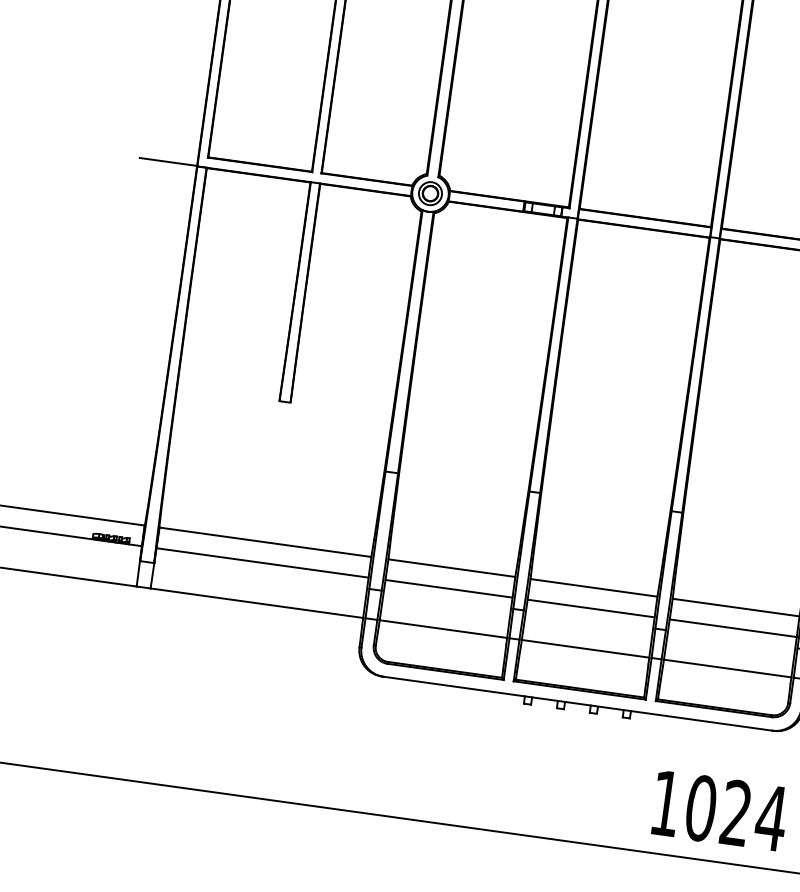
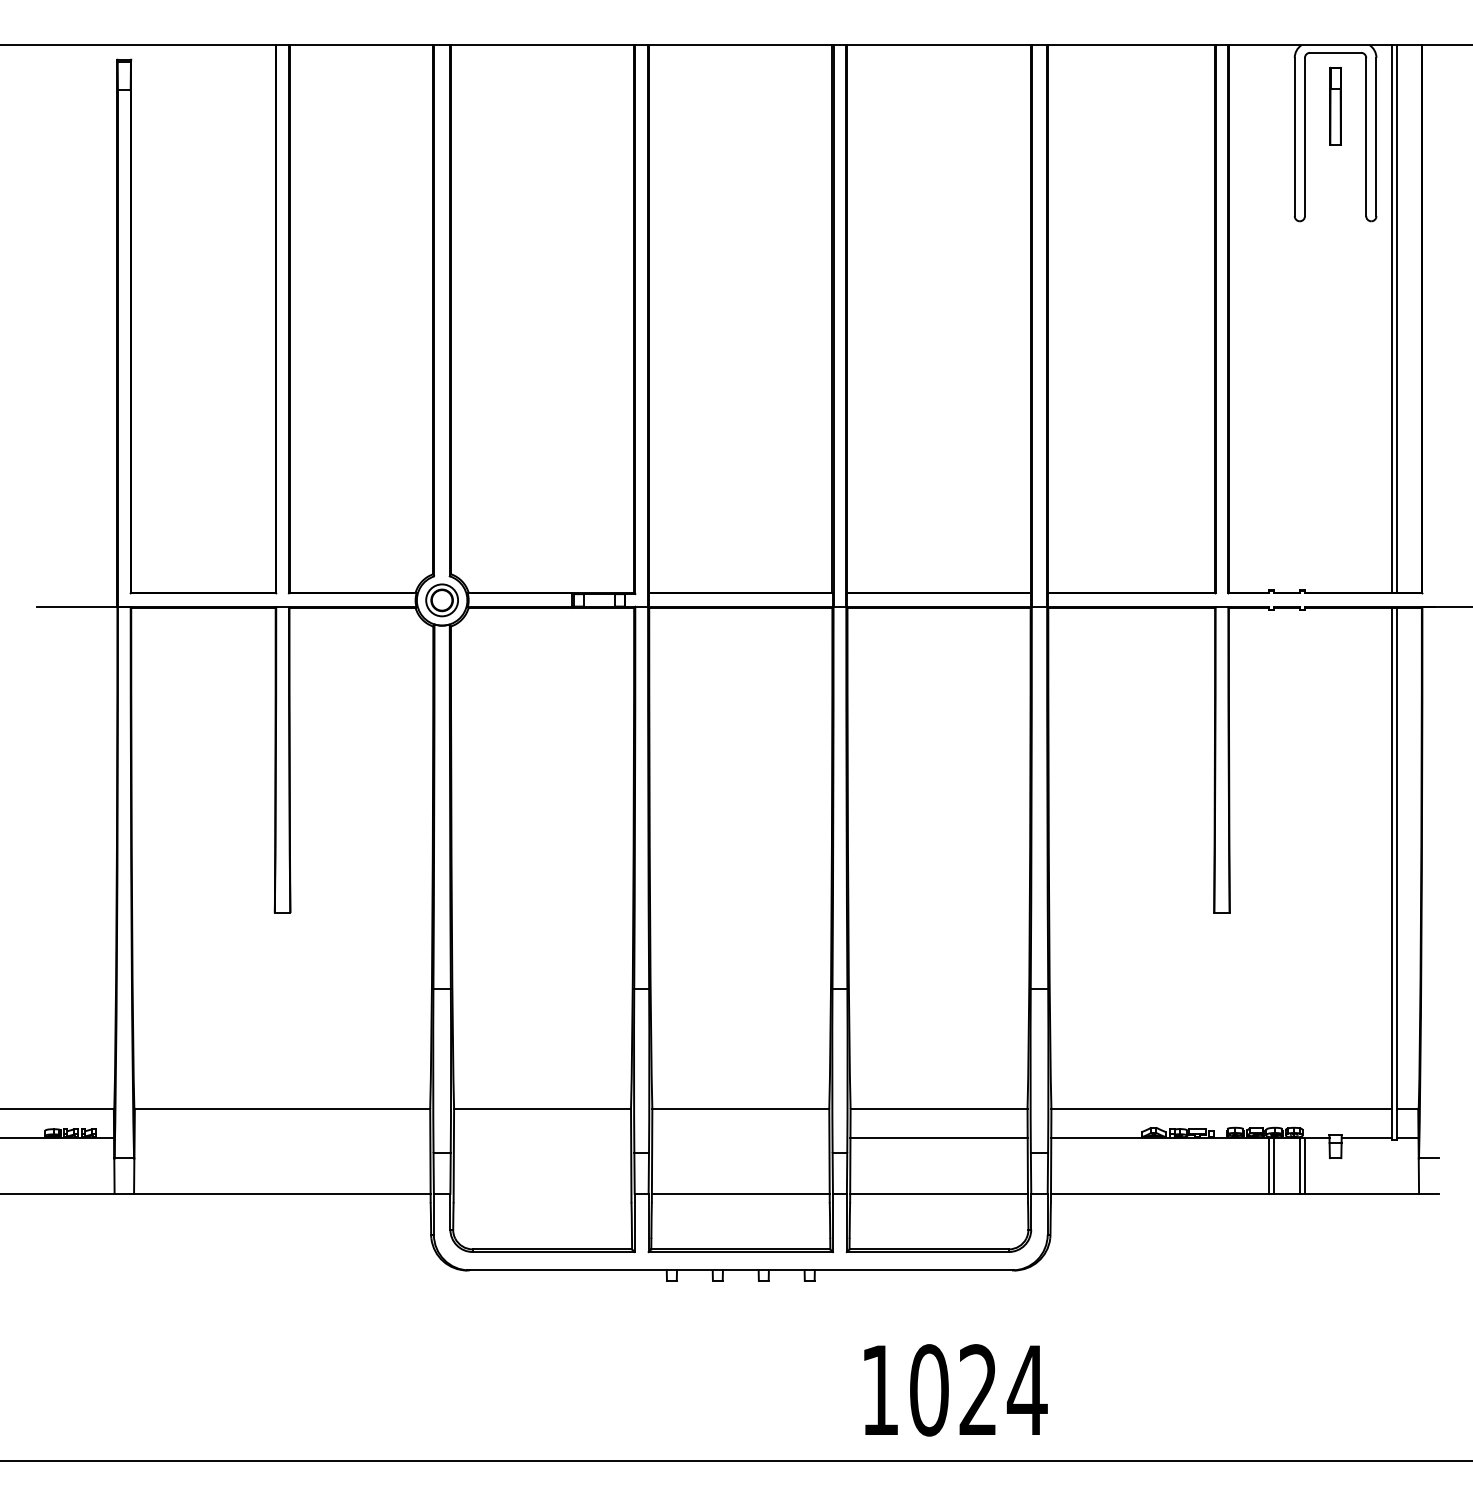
line: (262, 562) -> (282, 1137), removed
line: (449, 588) -> (542, 1137), removed
line: (590, 608) -> (740, 1137), removed
line: (443, 628) -> (542, 1193), removed

